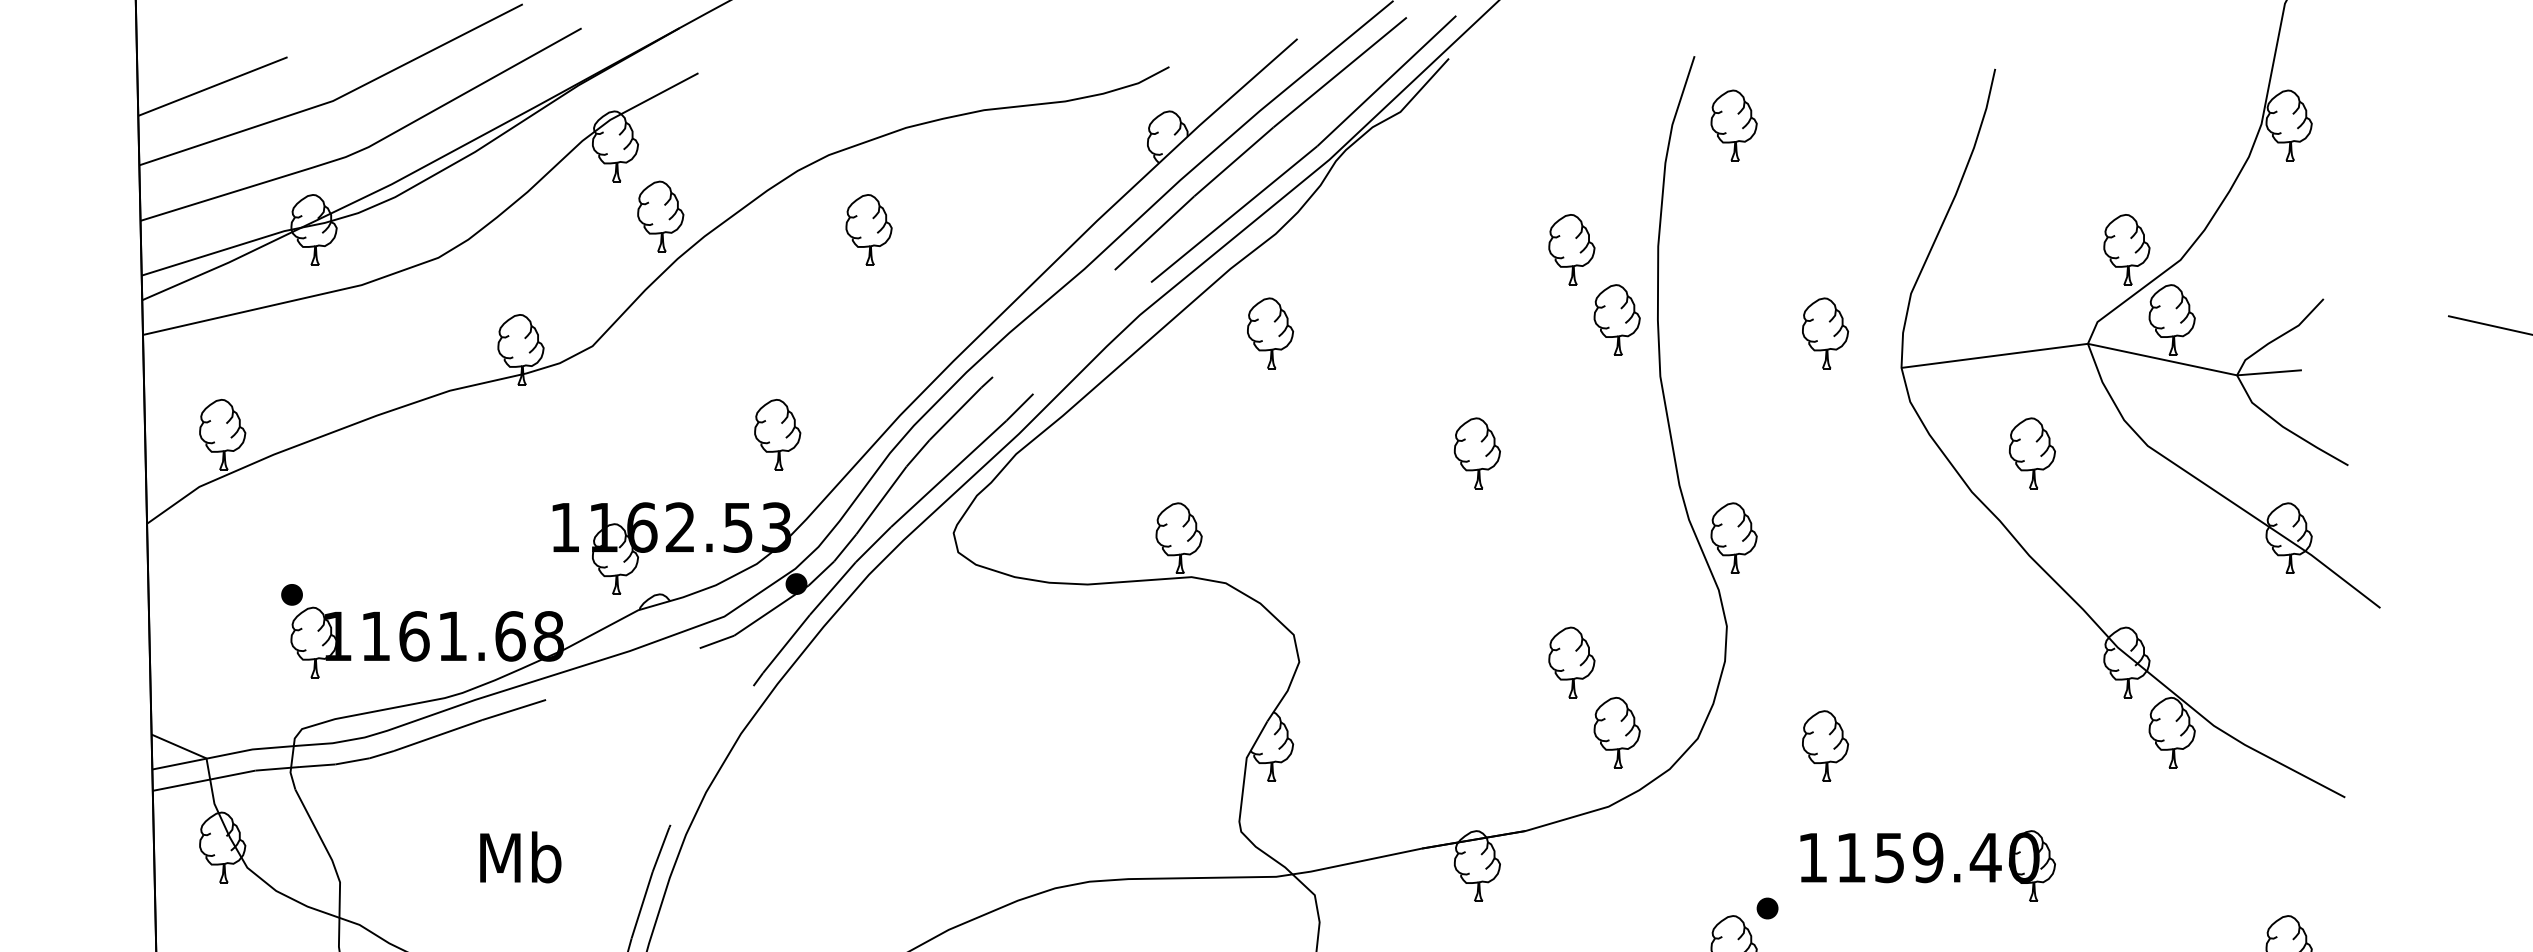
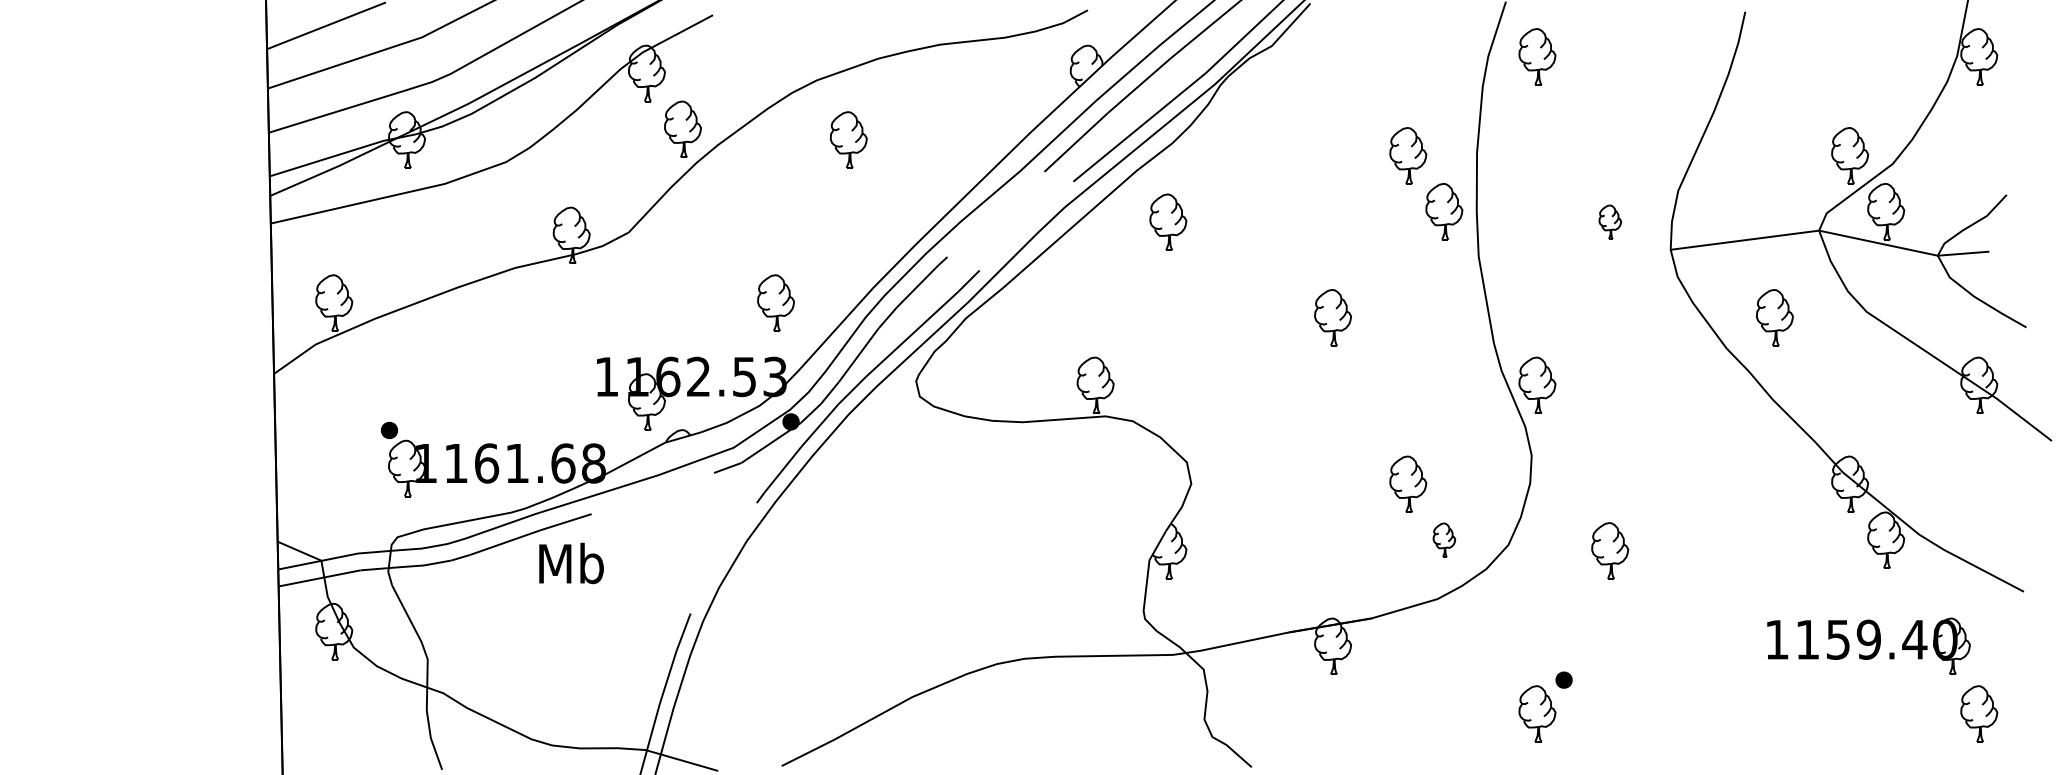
part: (1825, 332) -> (1610, 221), size x0.6
part: (1617, 731) -> (1444, 539), size x0.6
text: (520, 857) -> (571, 563), moved
part: (1927, 864) -> (1868, 645), moved

